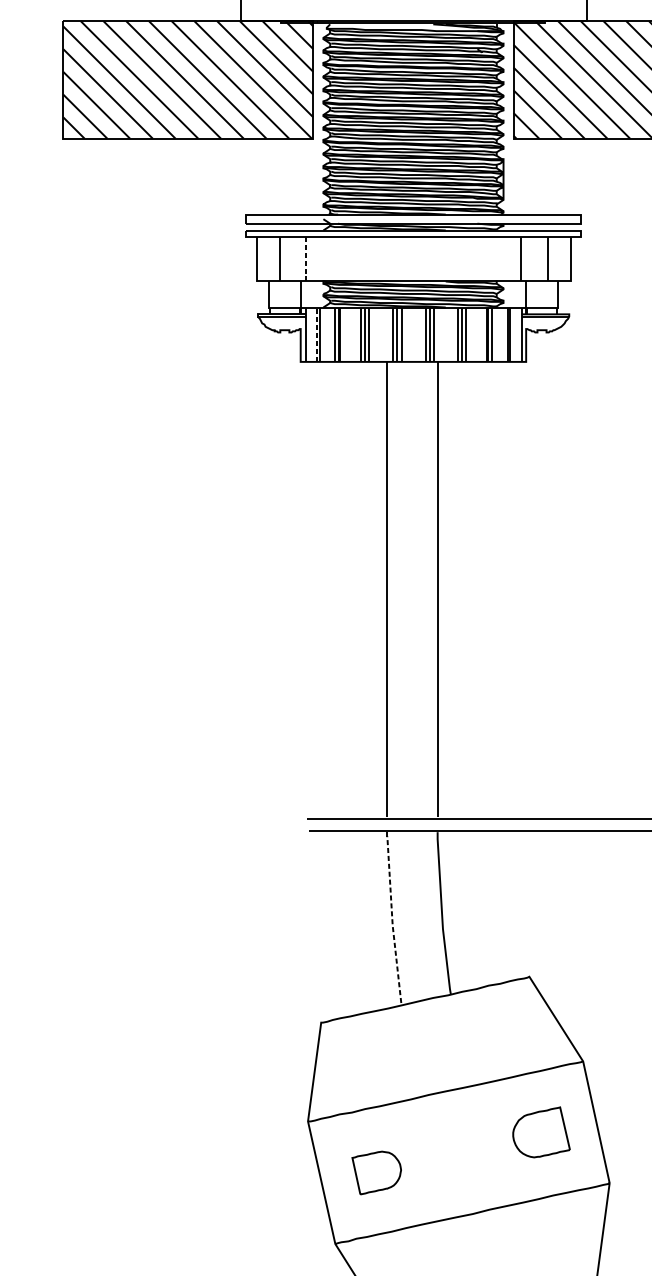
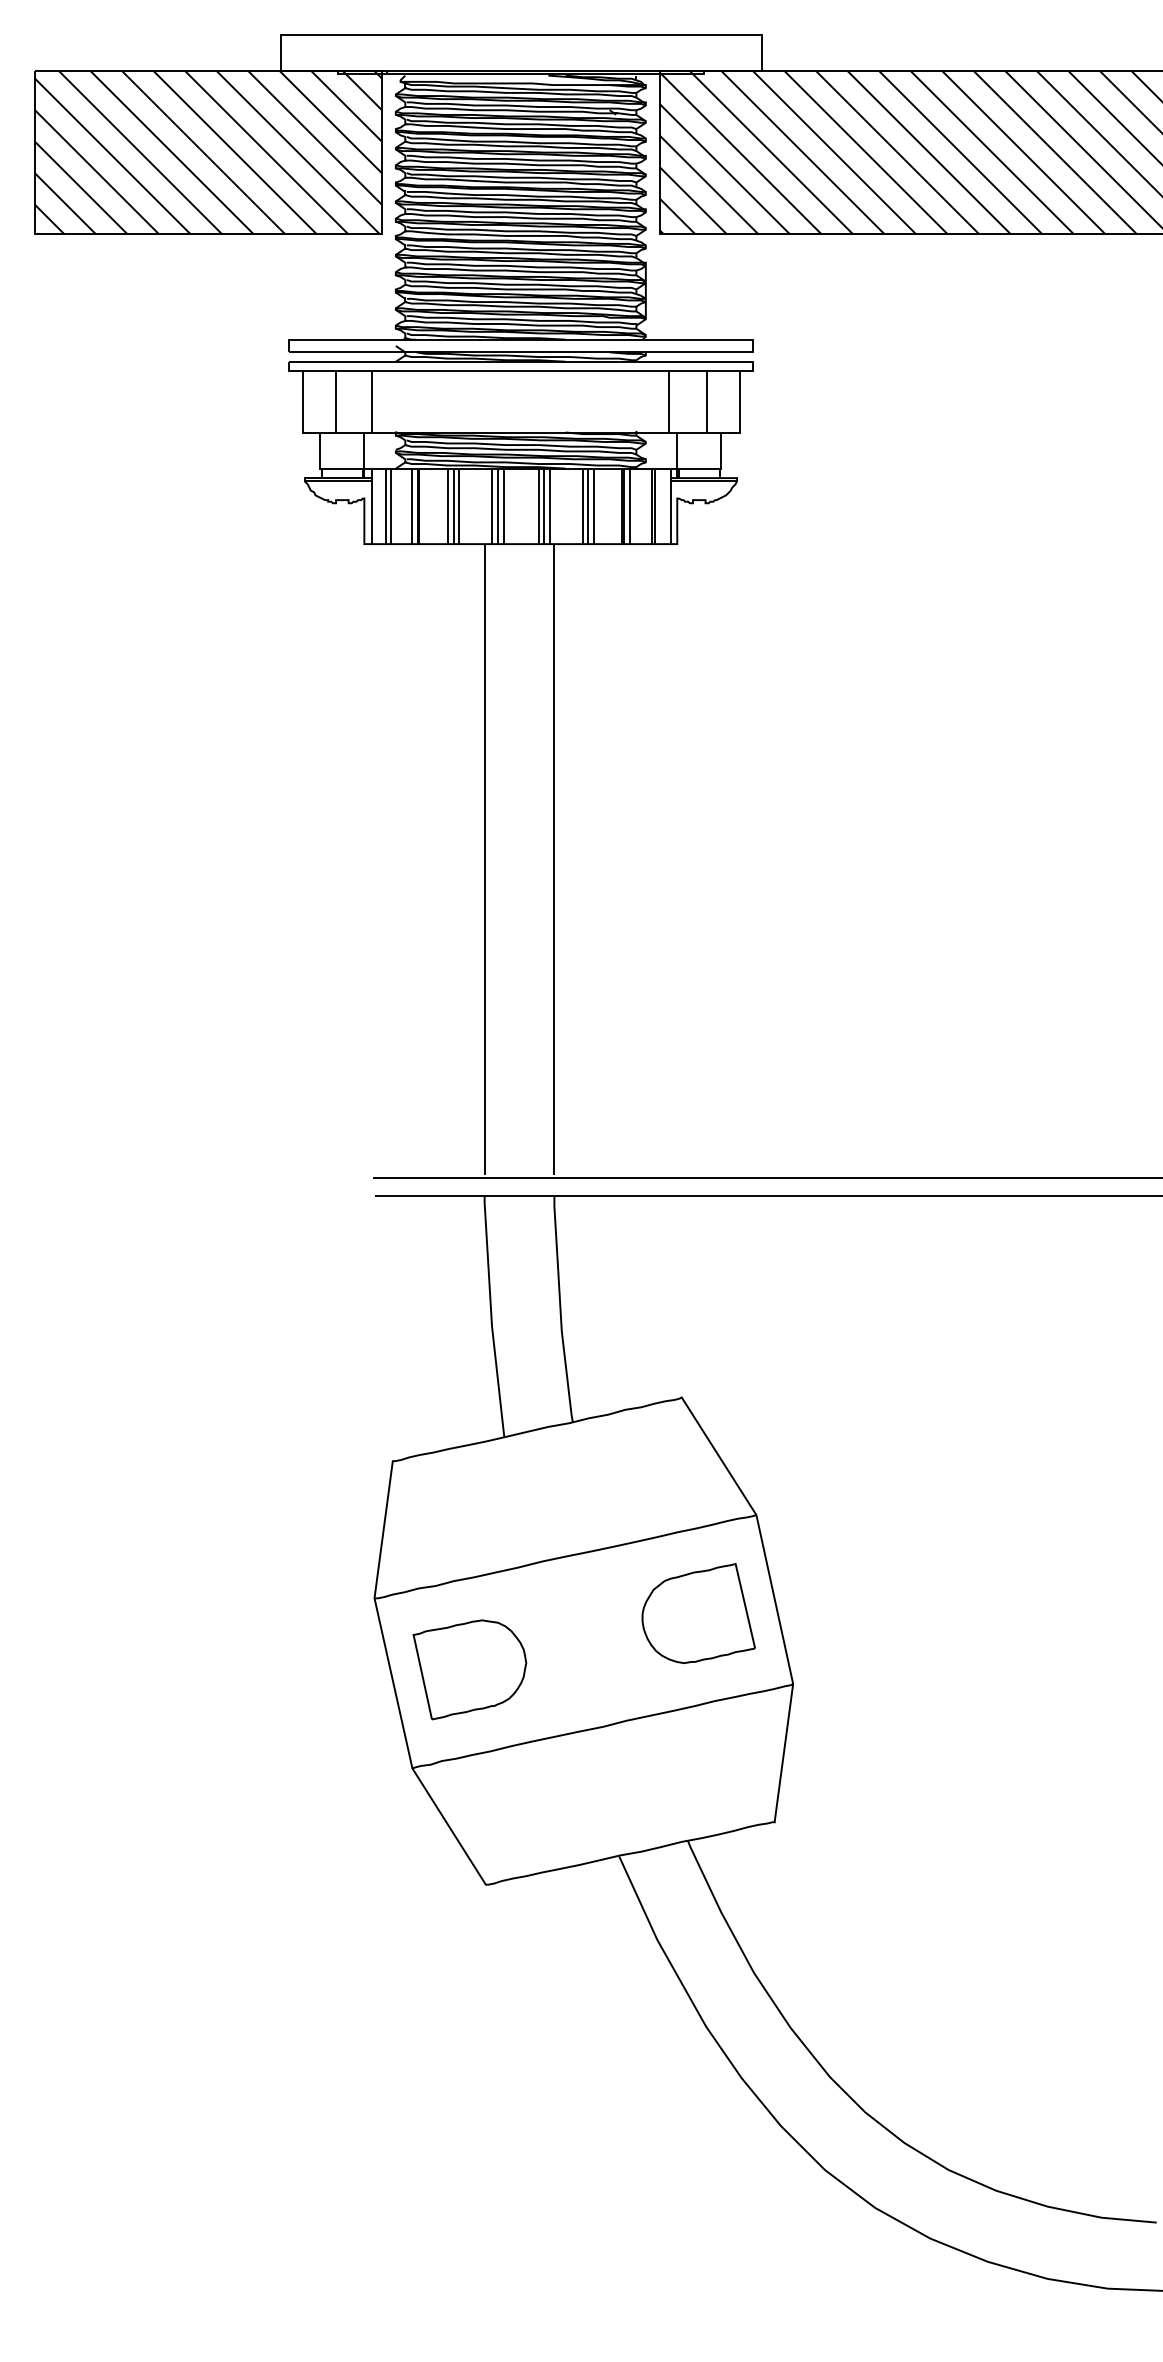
line: (306, 259) -> (372, 401), dashed -> solid
line: (316, 334) -> (386, 506), dashed -> solid
line: (392, 918) -> (491, 1316), dashed -> solid
part: (541, 1132) -> (698, 1613), size x1.43
part: (376, 1172) -> (469, 1669), size x1.67

